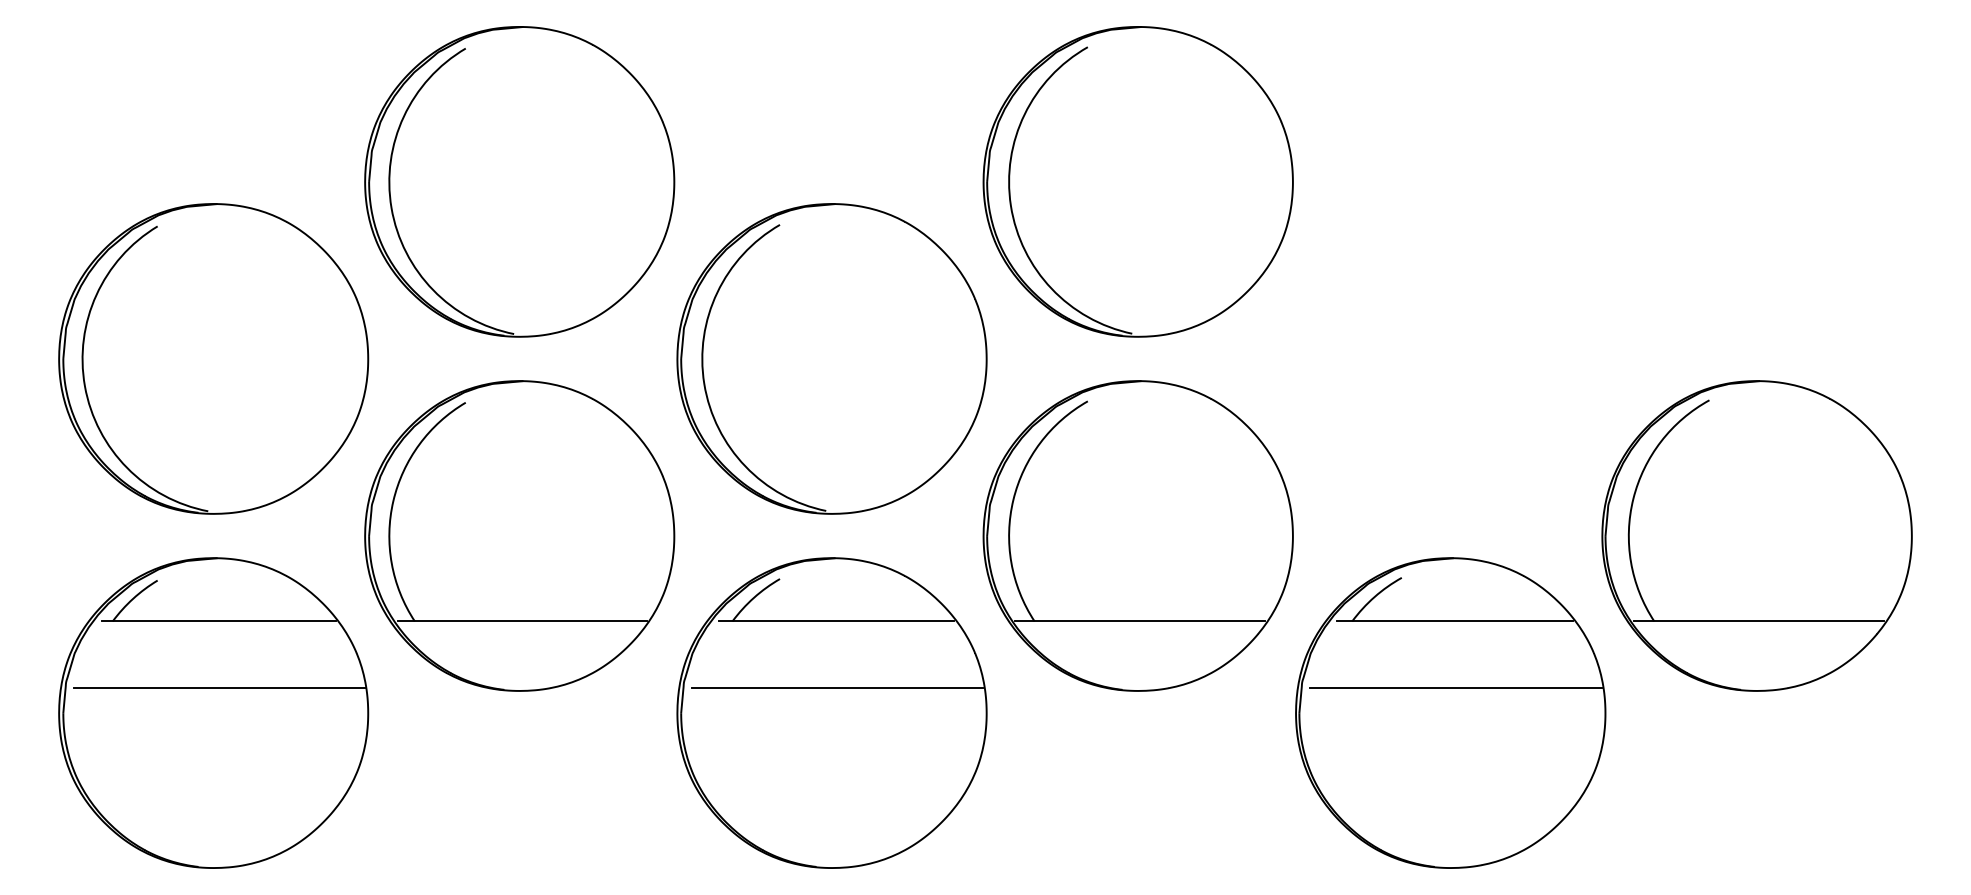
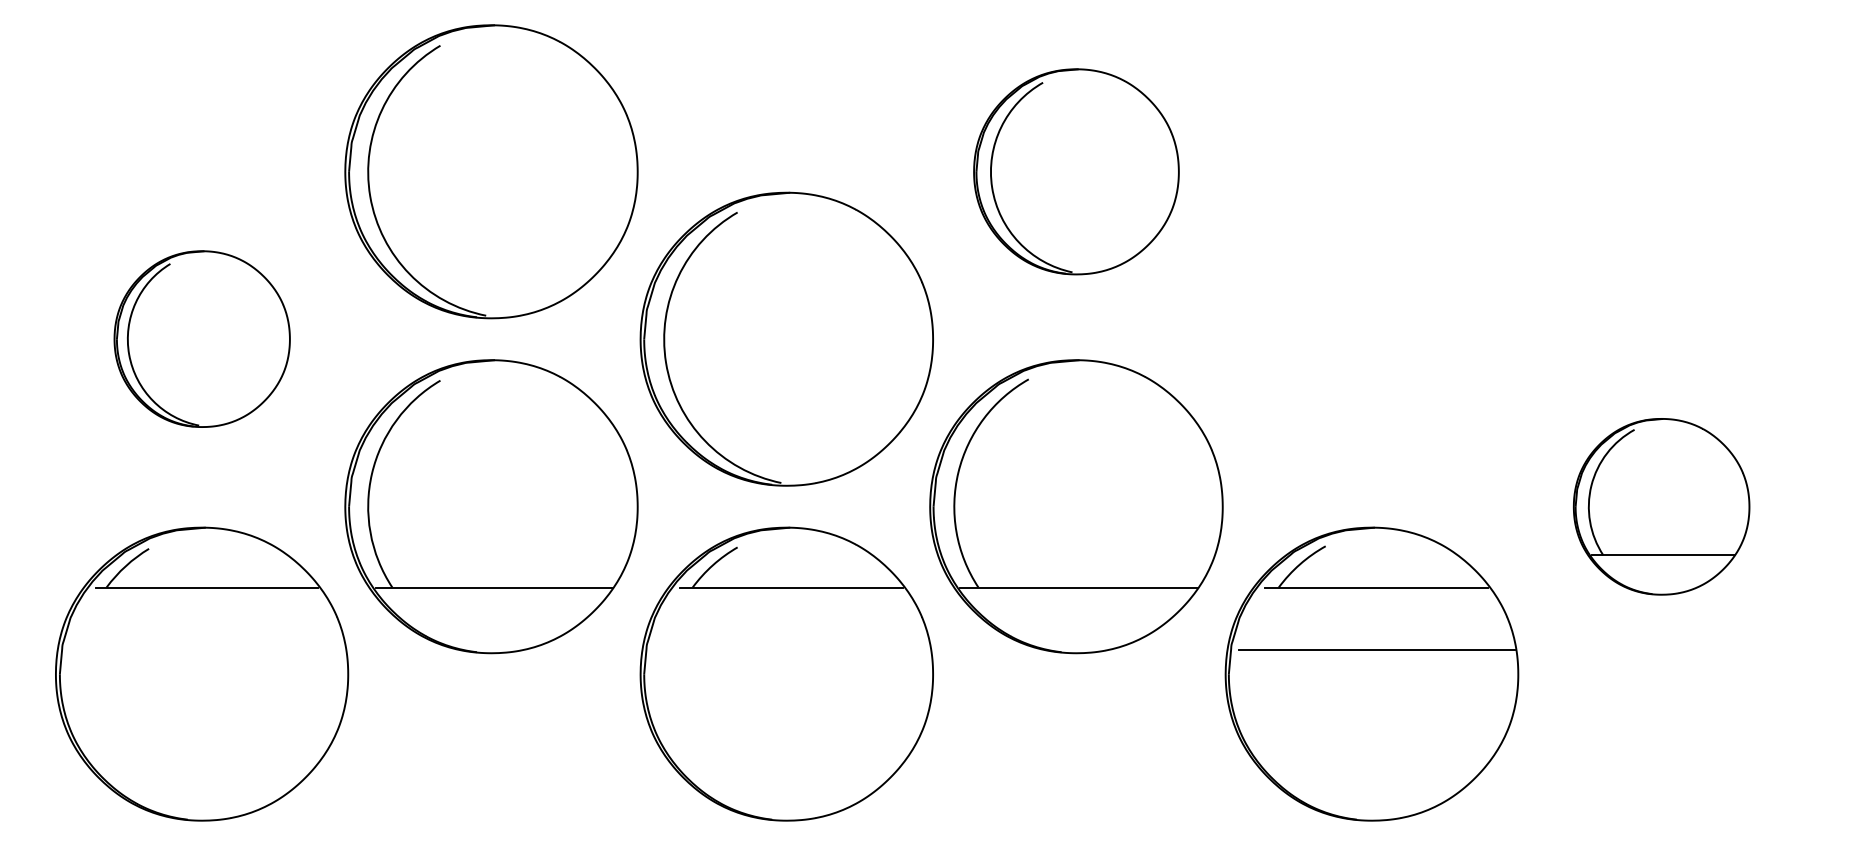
part: (1138, 181) -> (1076, 171), size x0.7
part: (214, 358) -> (202, 338), size x0.6
part: (1756, 535) -> (1661, 506), size x0.6
line: (219, 688) -> (207, 650), removed
line: (837, 688) -> (792, 650), removed

